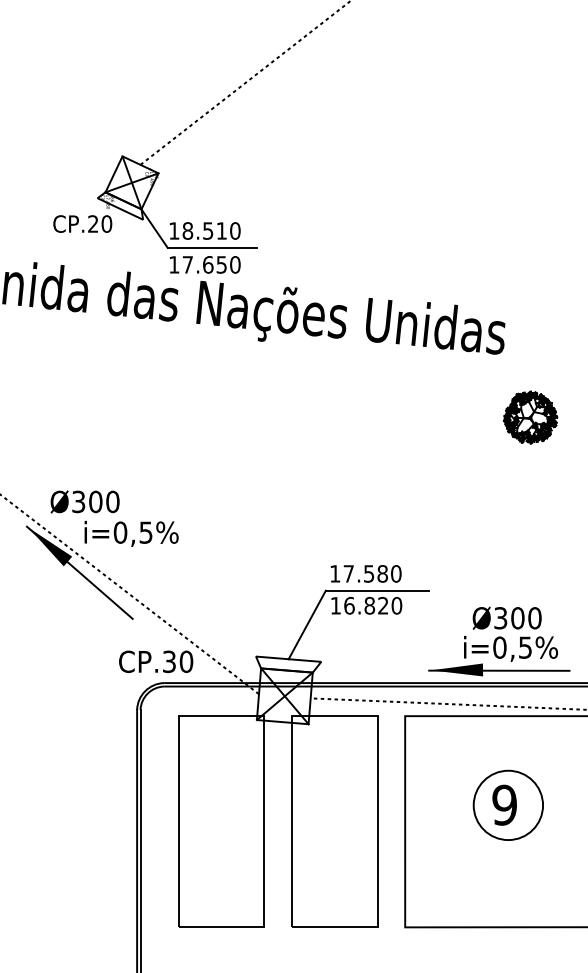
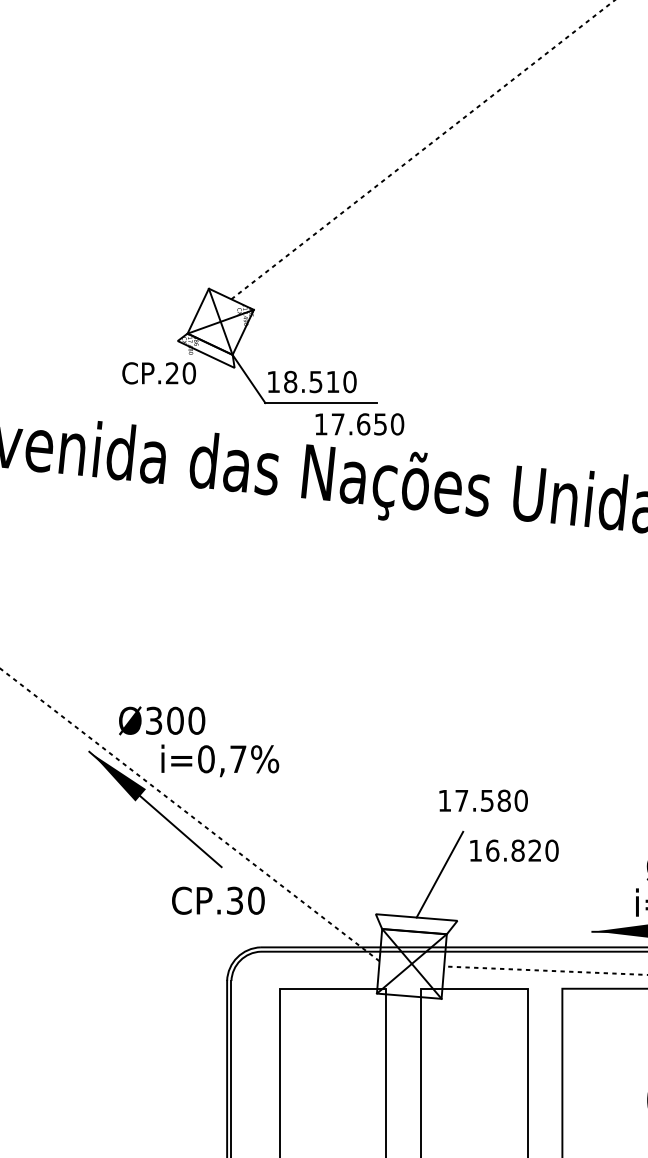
text: (205, 264) -> (360, 423), moved
text: (145, 532) -> (237, 759), i=0,5%%% -> i=0,7%%%
text: (365, 573) -> (482, 800), moved
line: (377, 590) -> (527, 831), removed
text: (156, 661) -> (218, 900), moved

